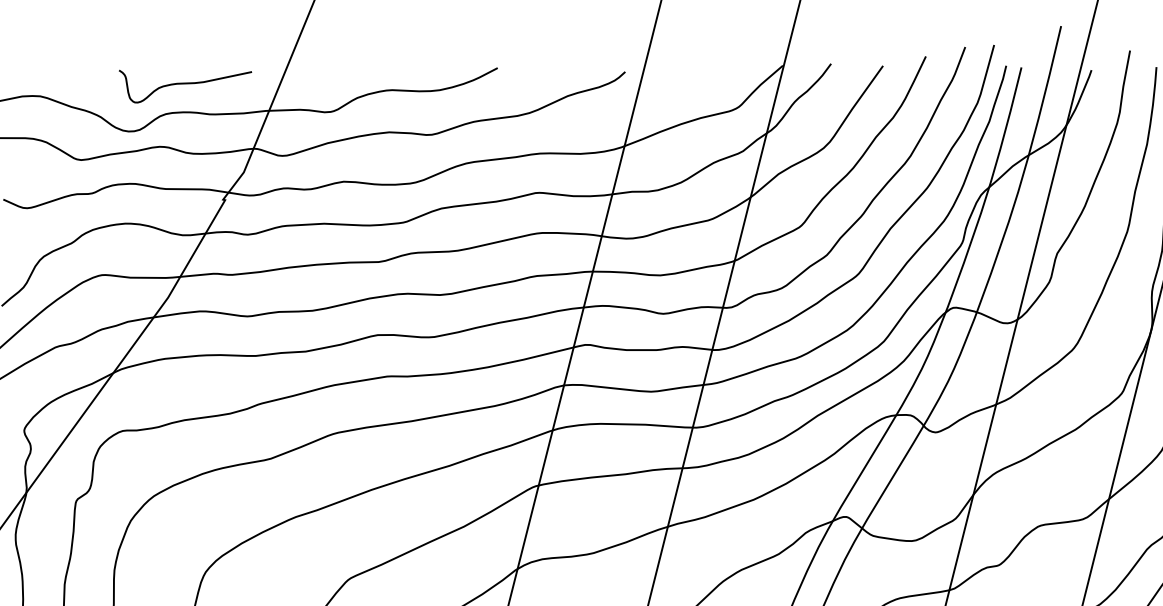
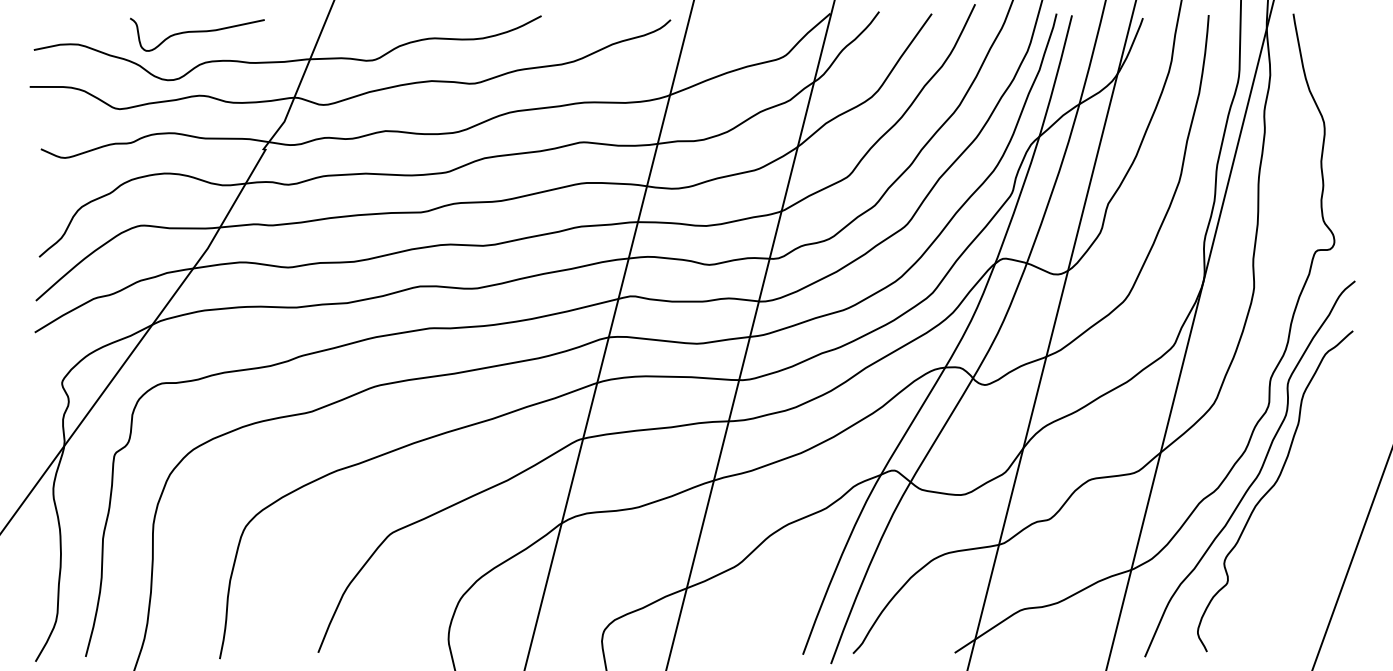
curve: (185, 84) -> (197, 32), moved

